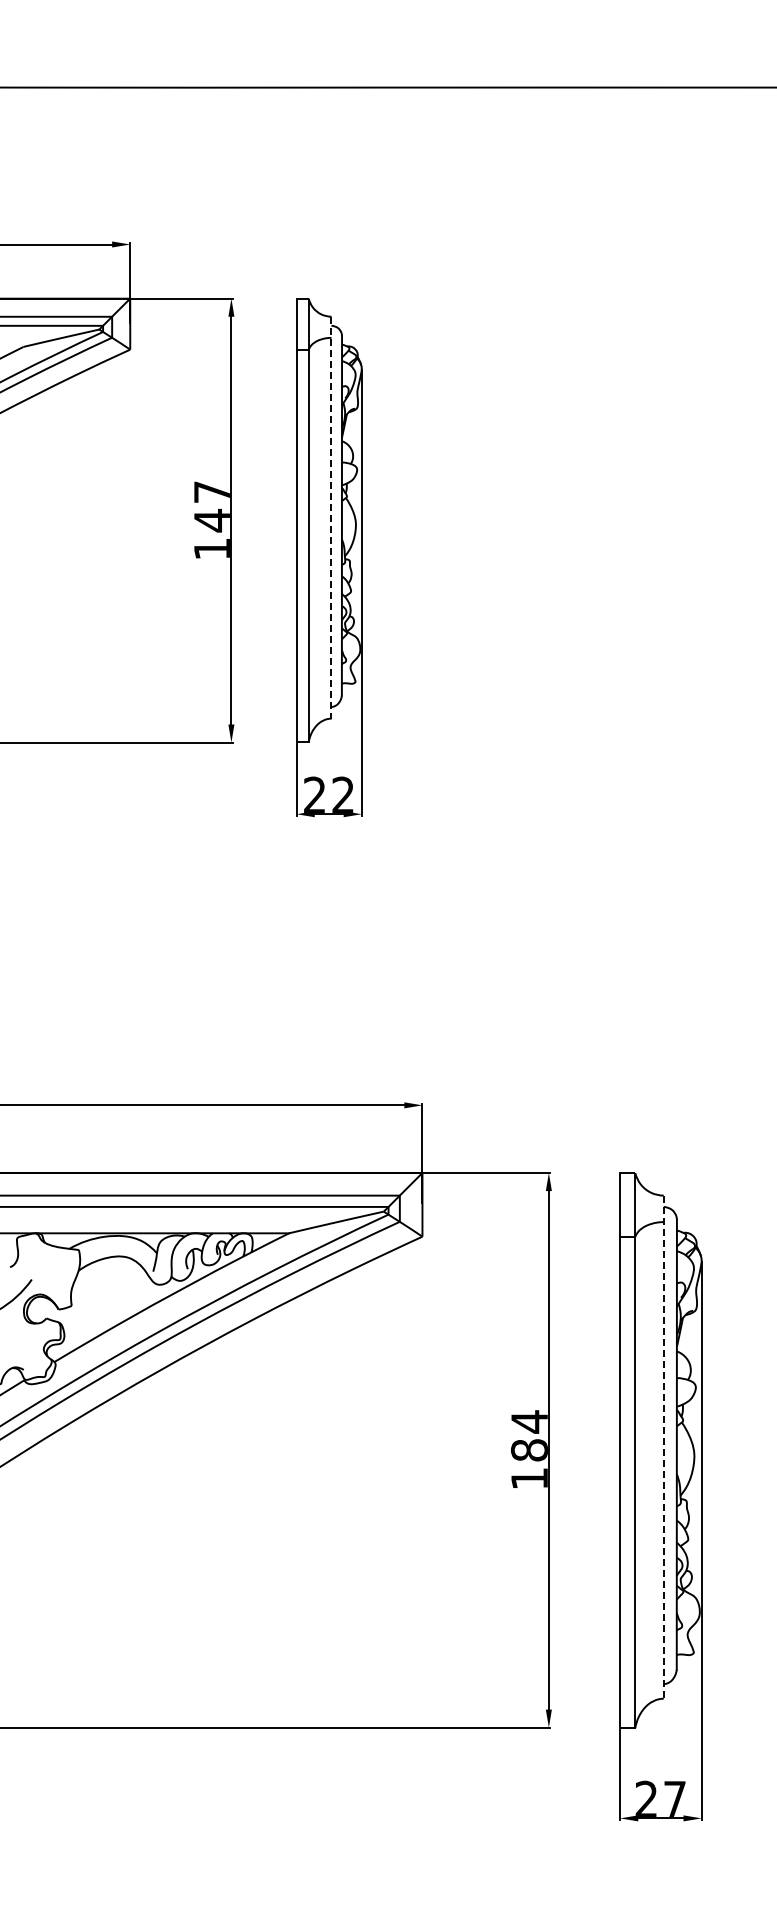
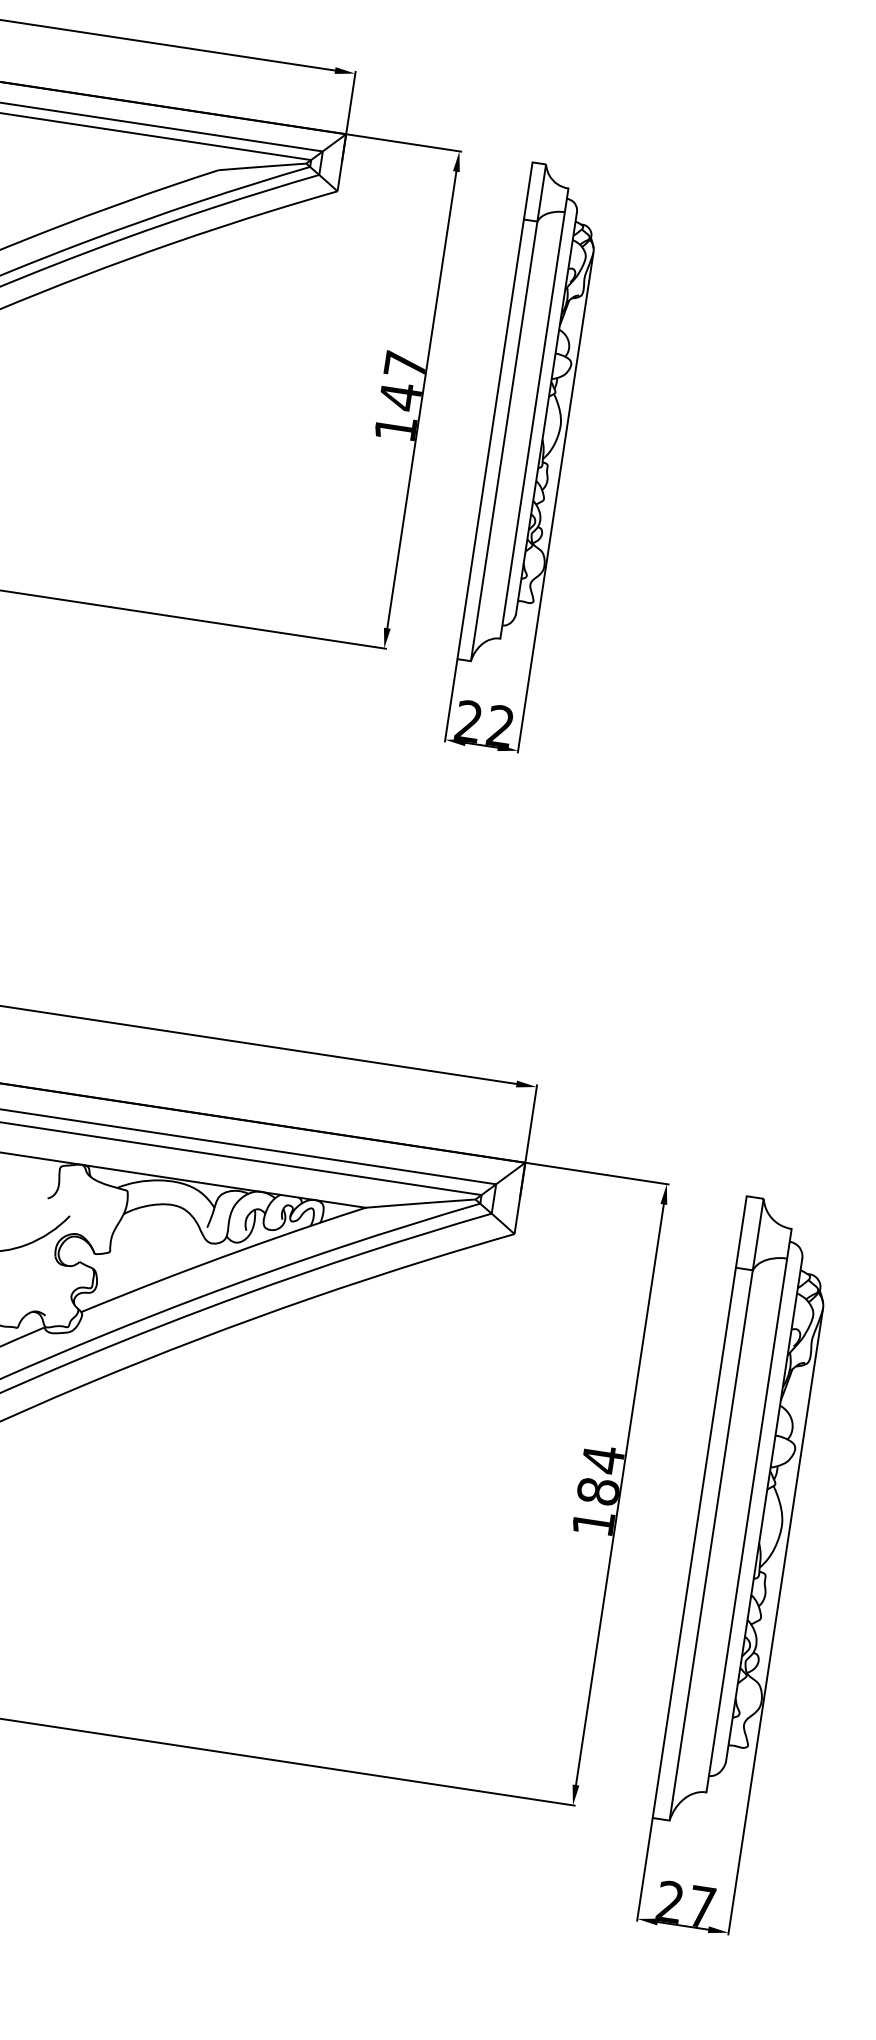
line: (331, 517) -> (534, 413), dashed -> solid
line: (663, 1447) -> (748, 1510), dashed -> solid

